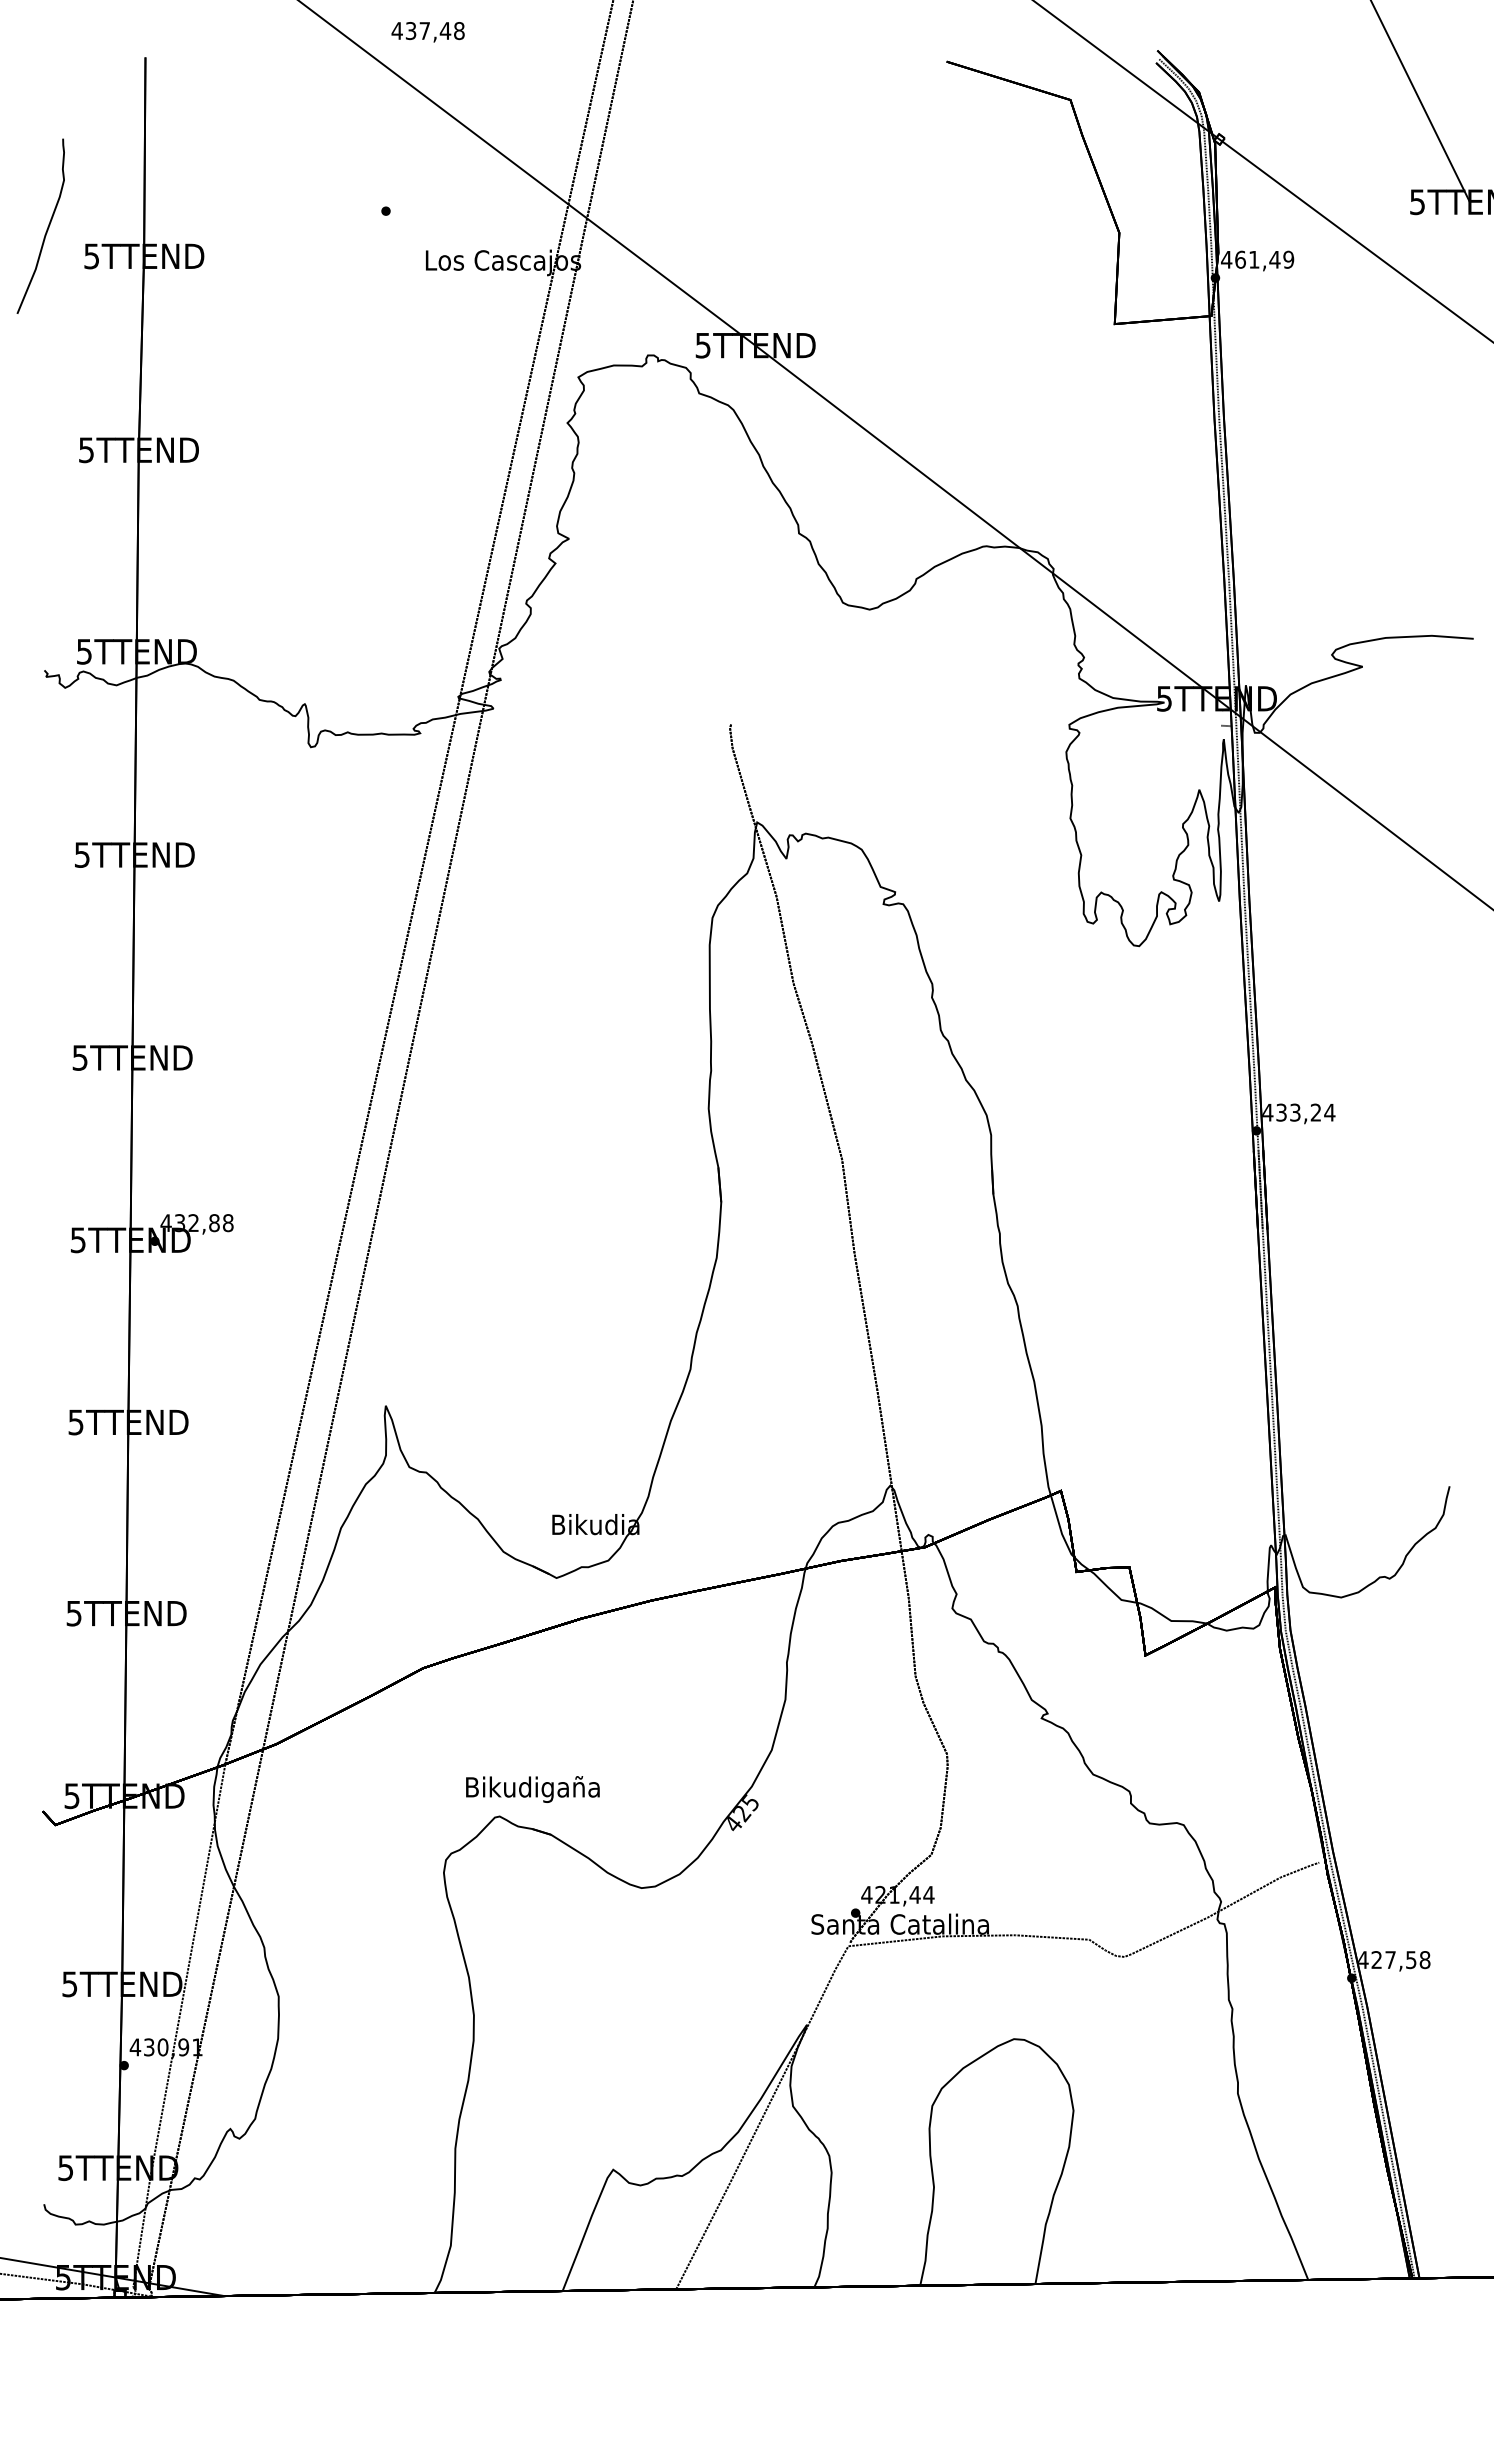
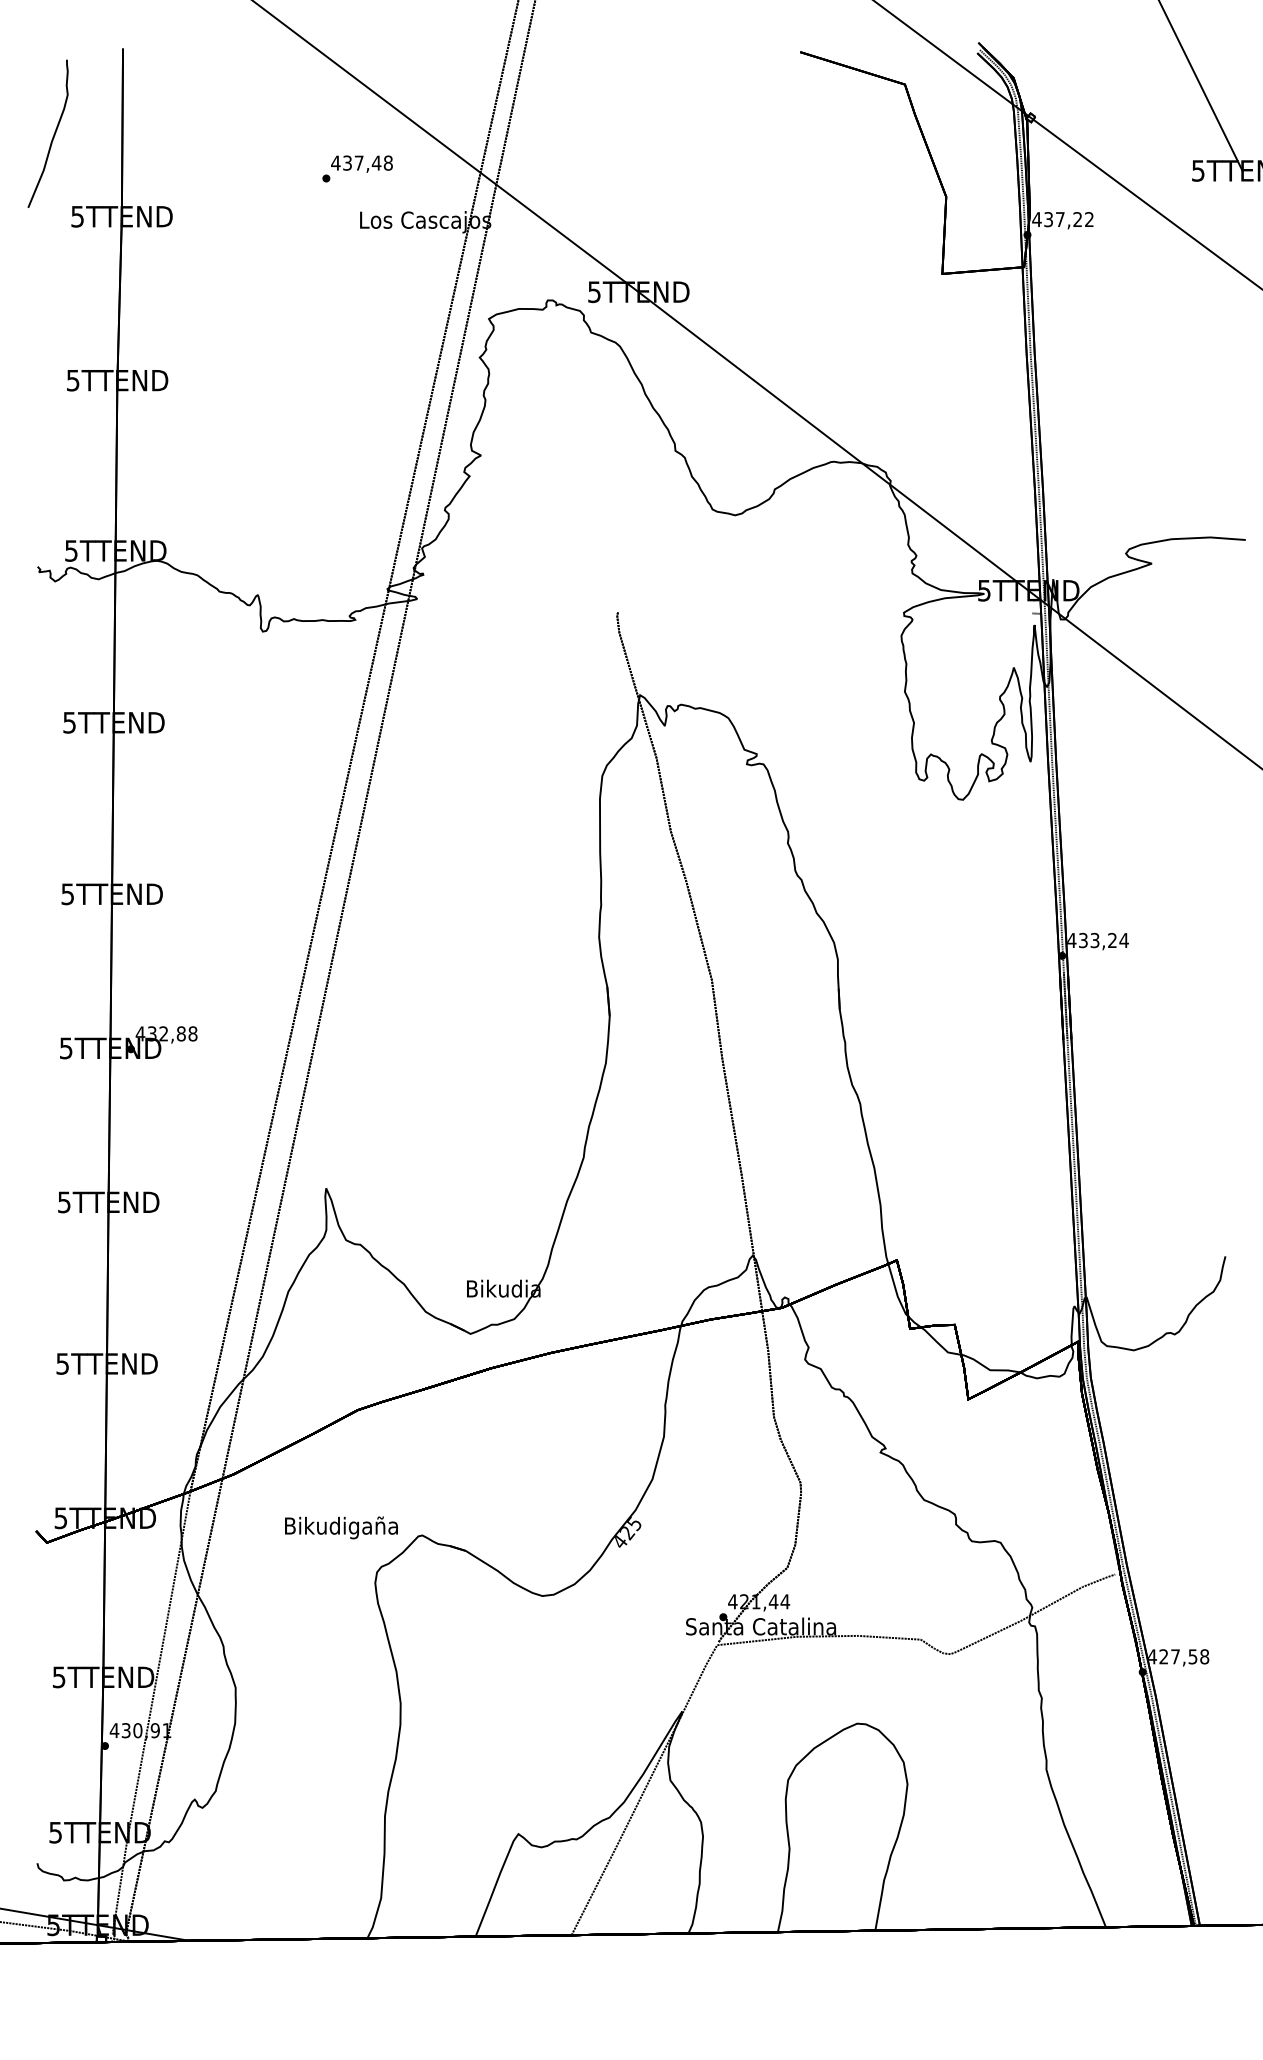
text: (427, 32) -> (361, 164), moved
curve: (47, 226) -> (53, 133), moved
text: (1264, 259) -> (1068, 219), 461,49 -> 437,22
text: (532, 1789) -> (341, 1527), moved

